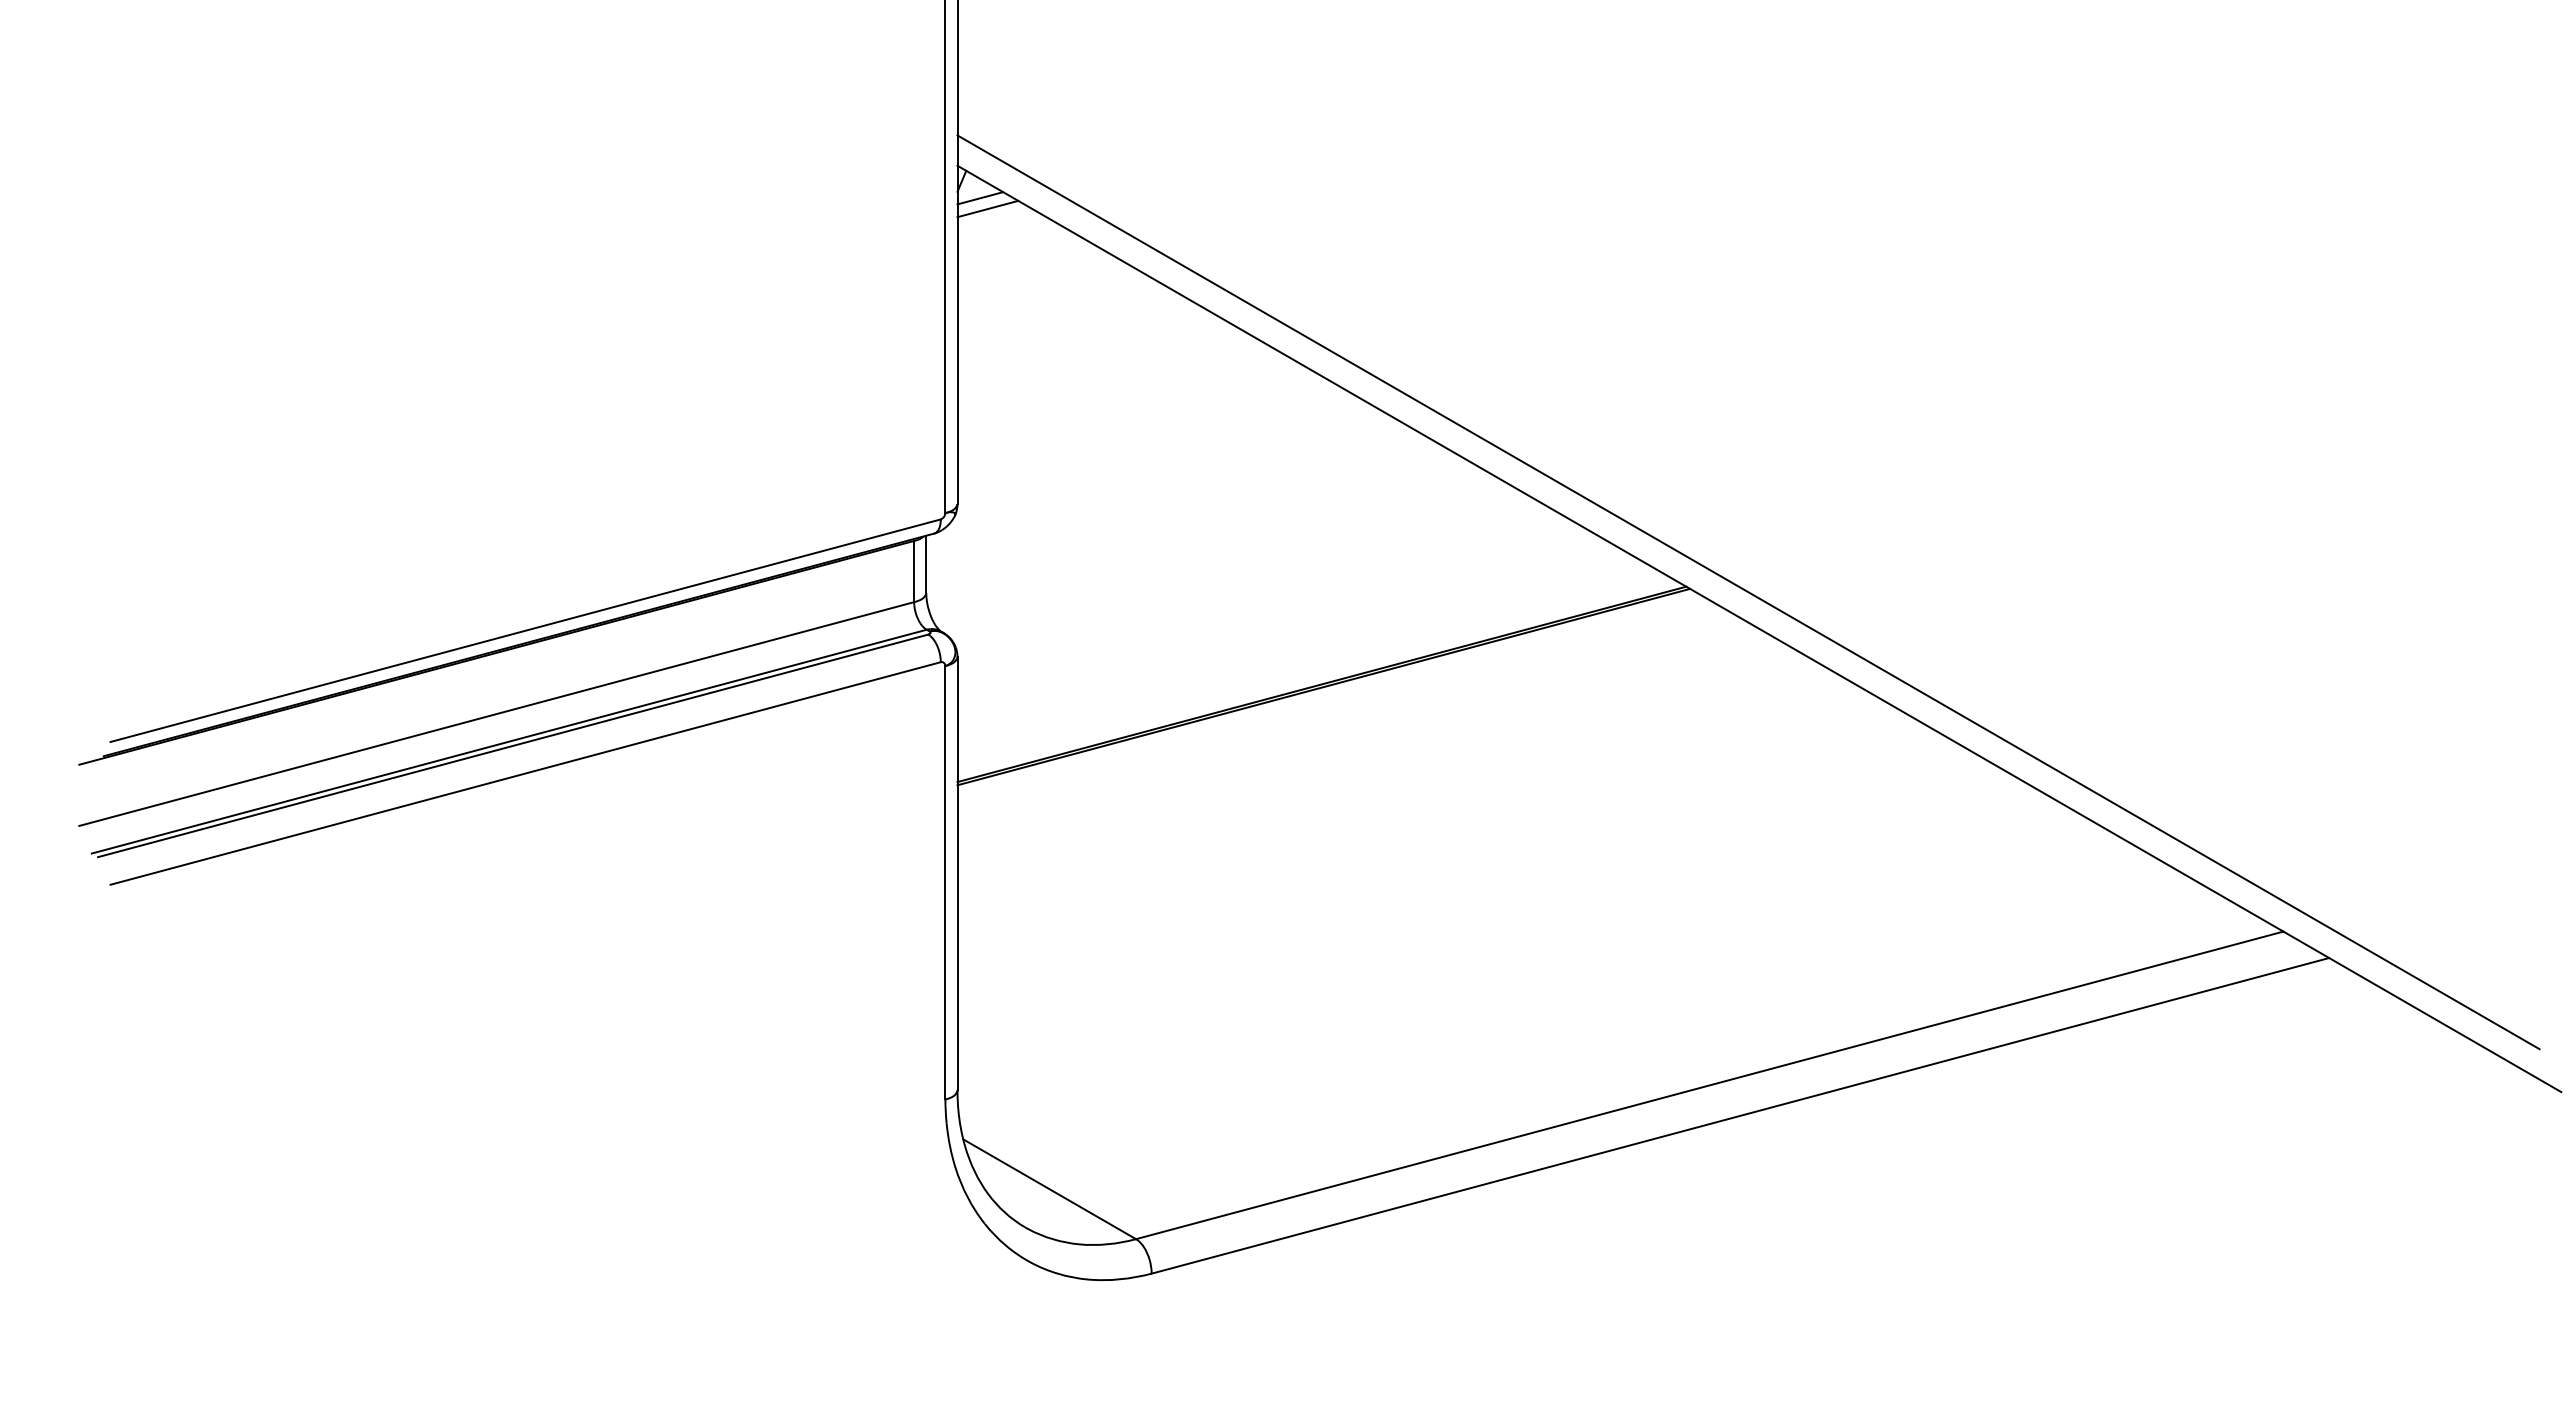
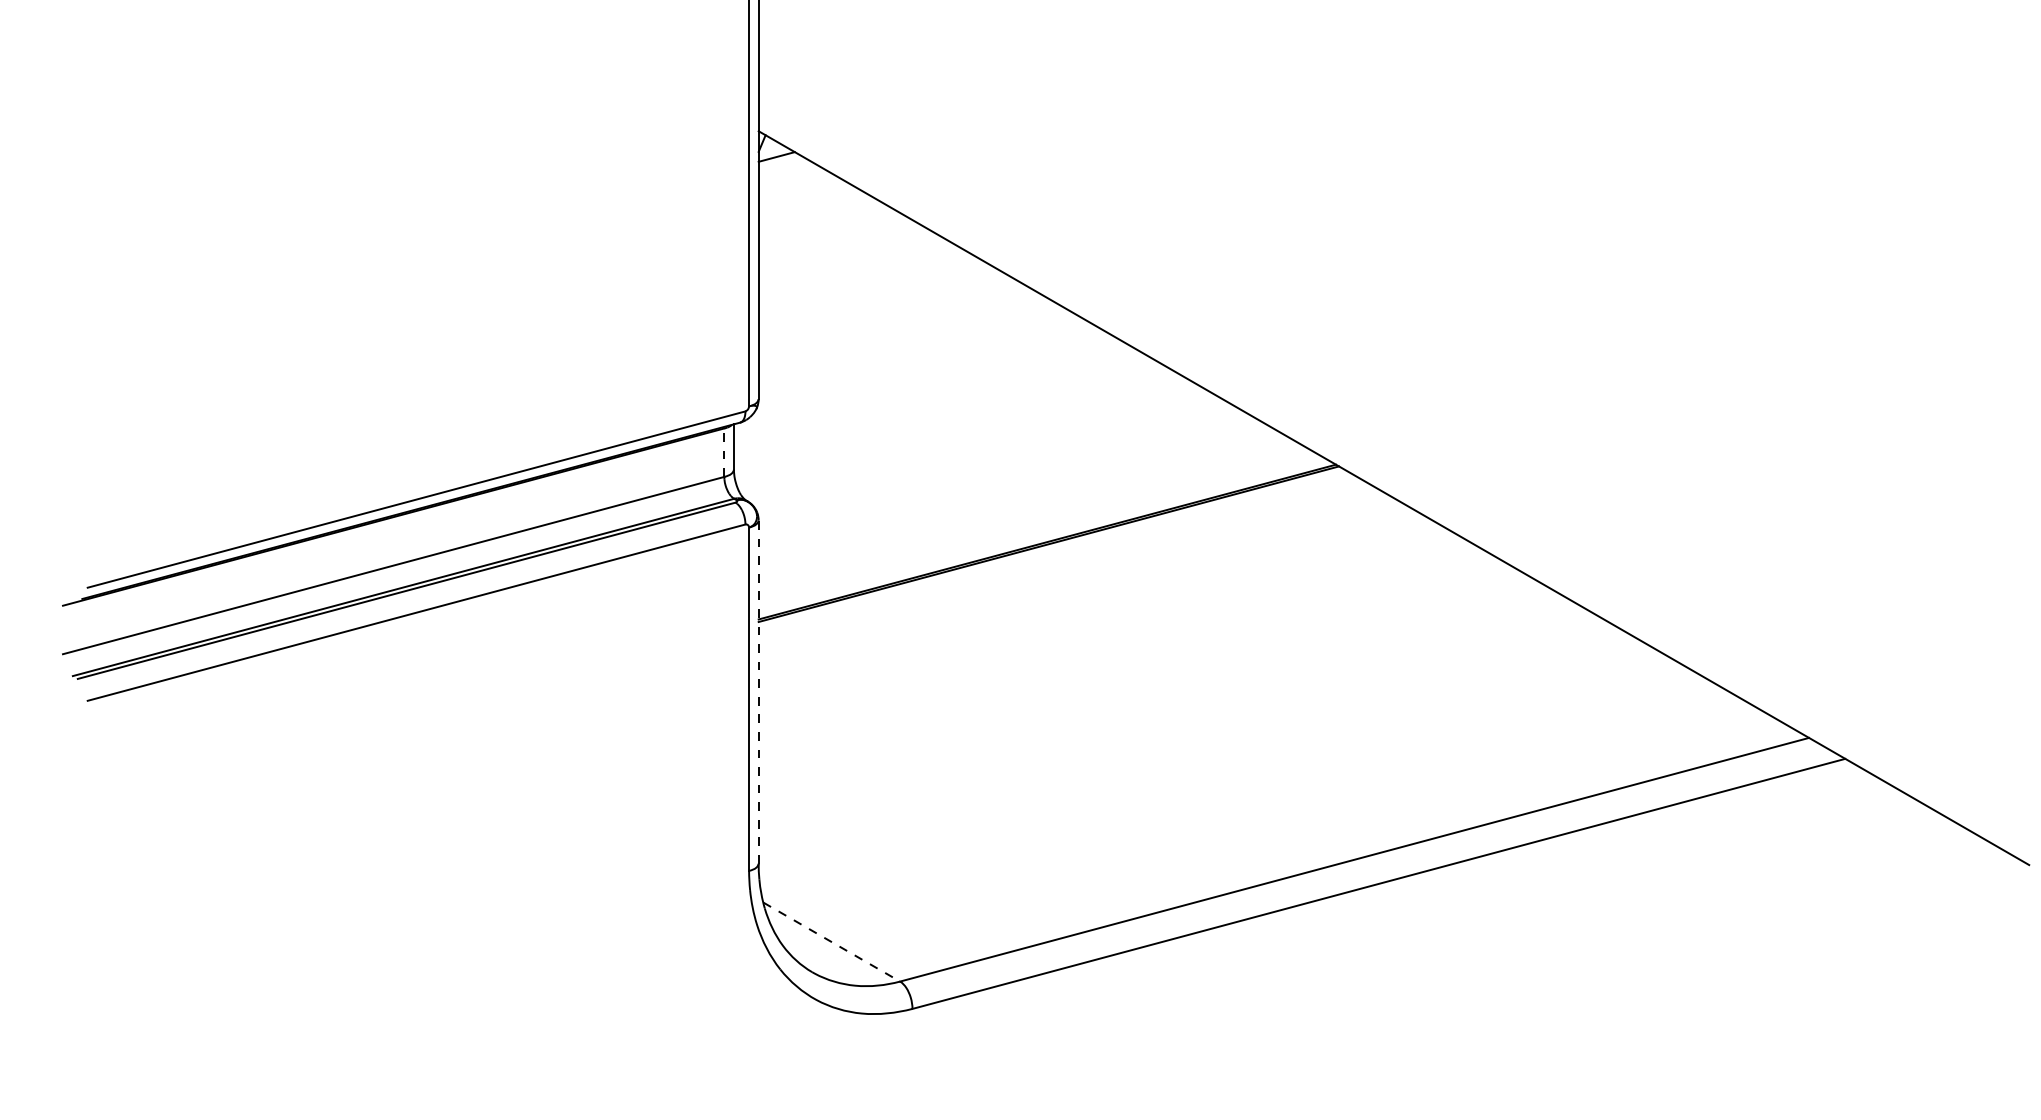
line: (987, 208) -> (782, 165), removed
line: (914, 571) -> (724, 452), solid -> dashed
line: (1748, 592) -> (1385, 469), removed
line: (957, 873) -> (758, 691), solid -> dashed
line: (1049, 1189) -> (831, 942), solid -> dashed

